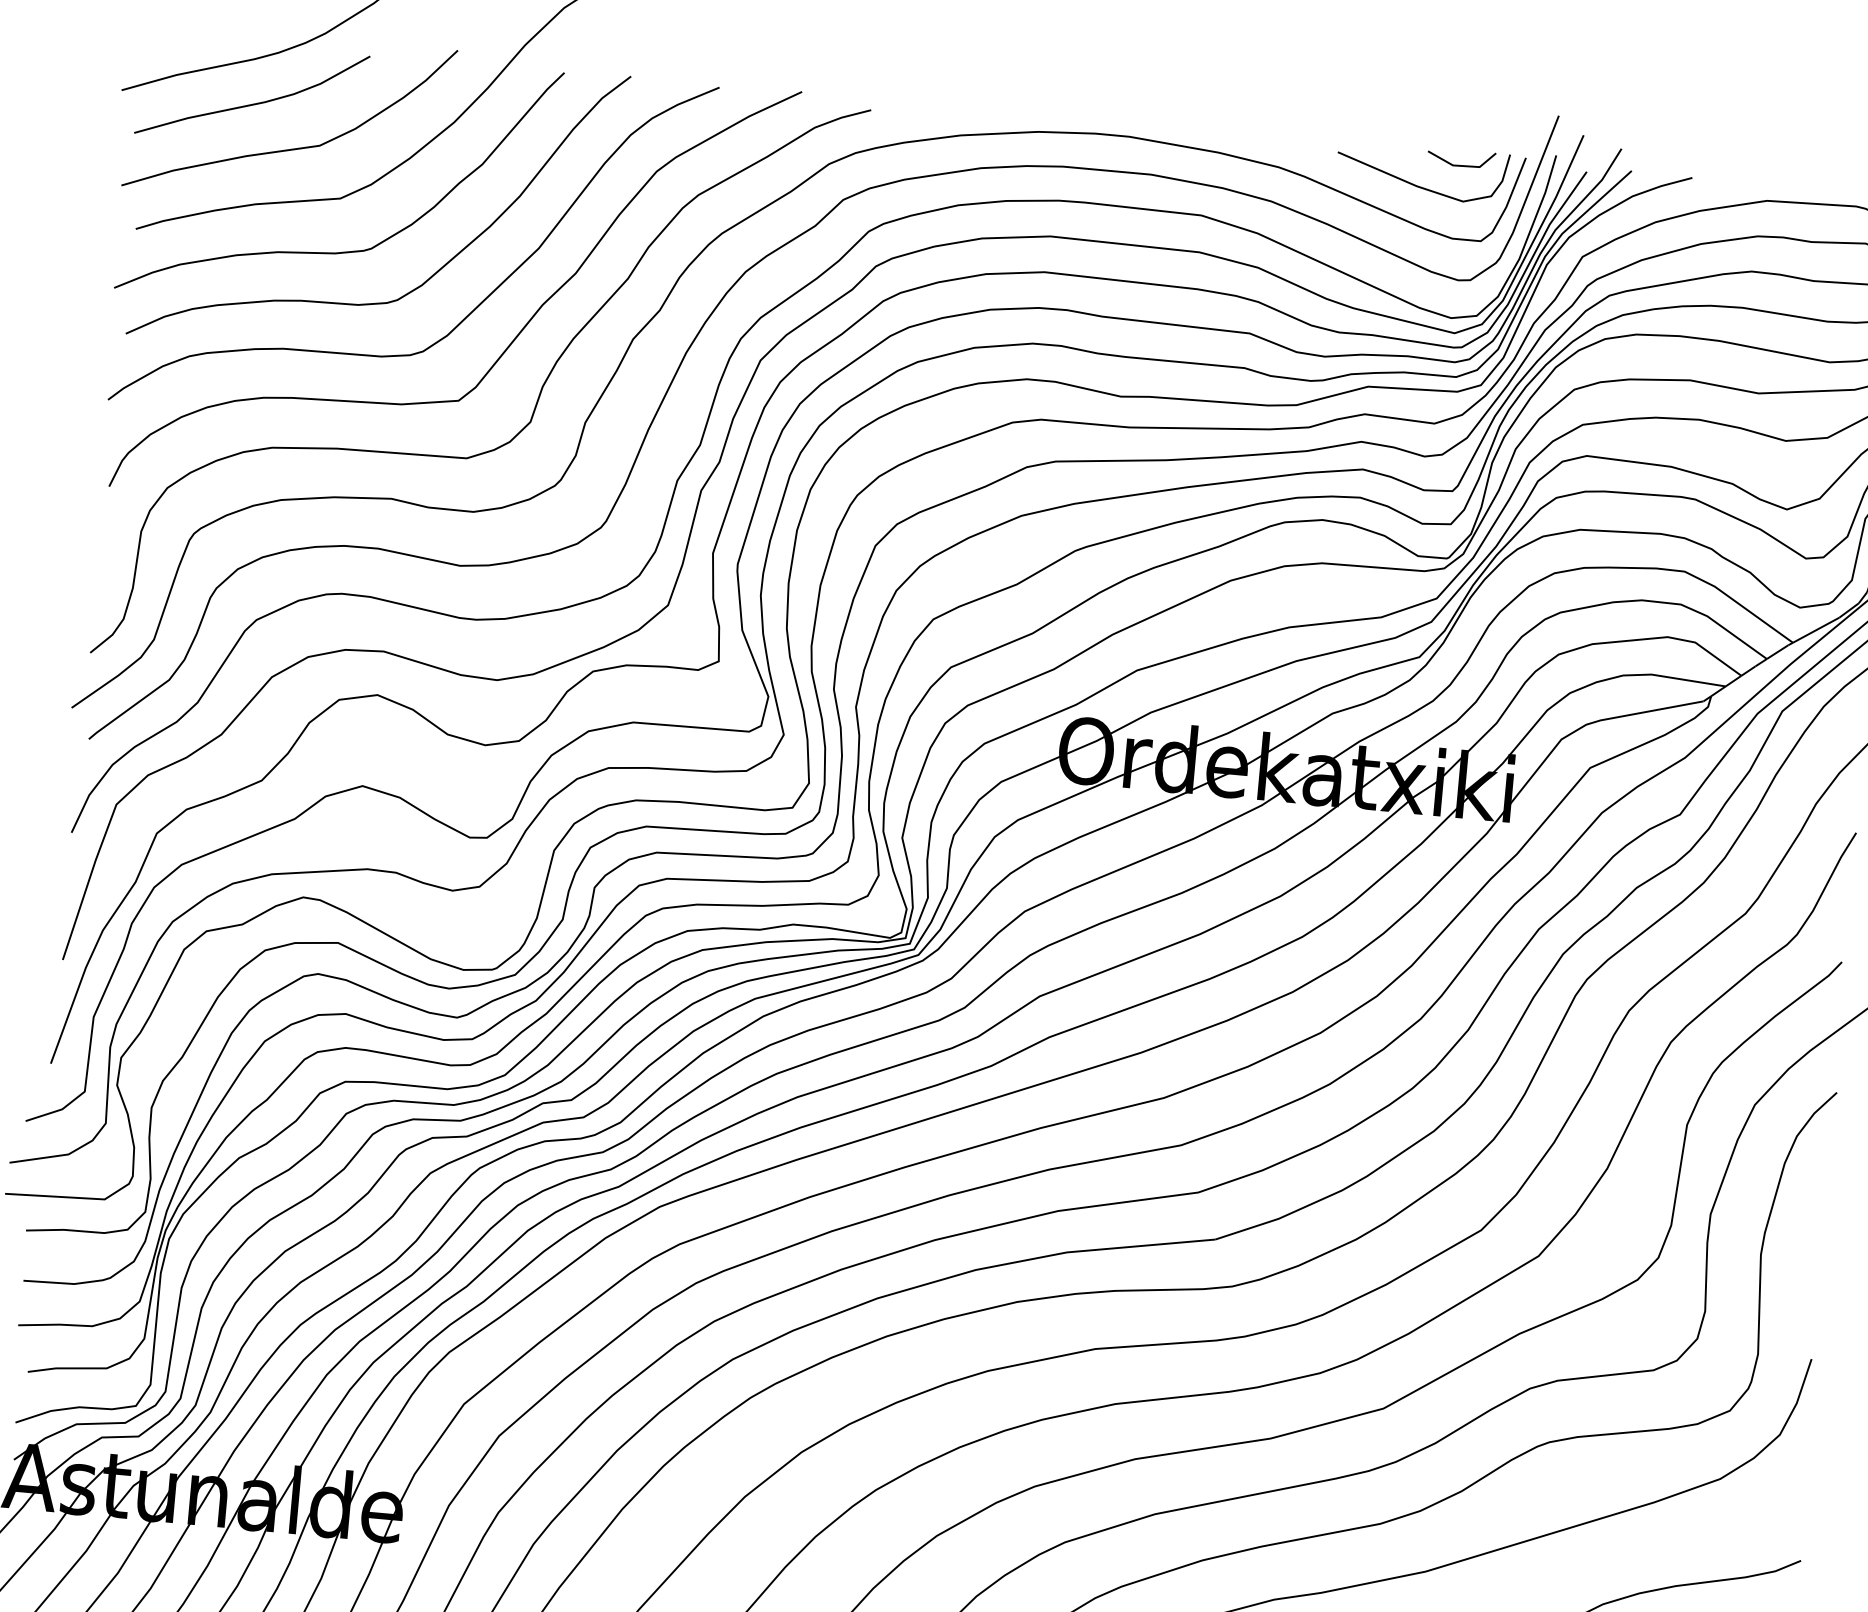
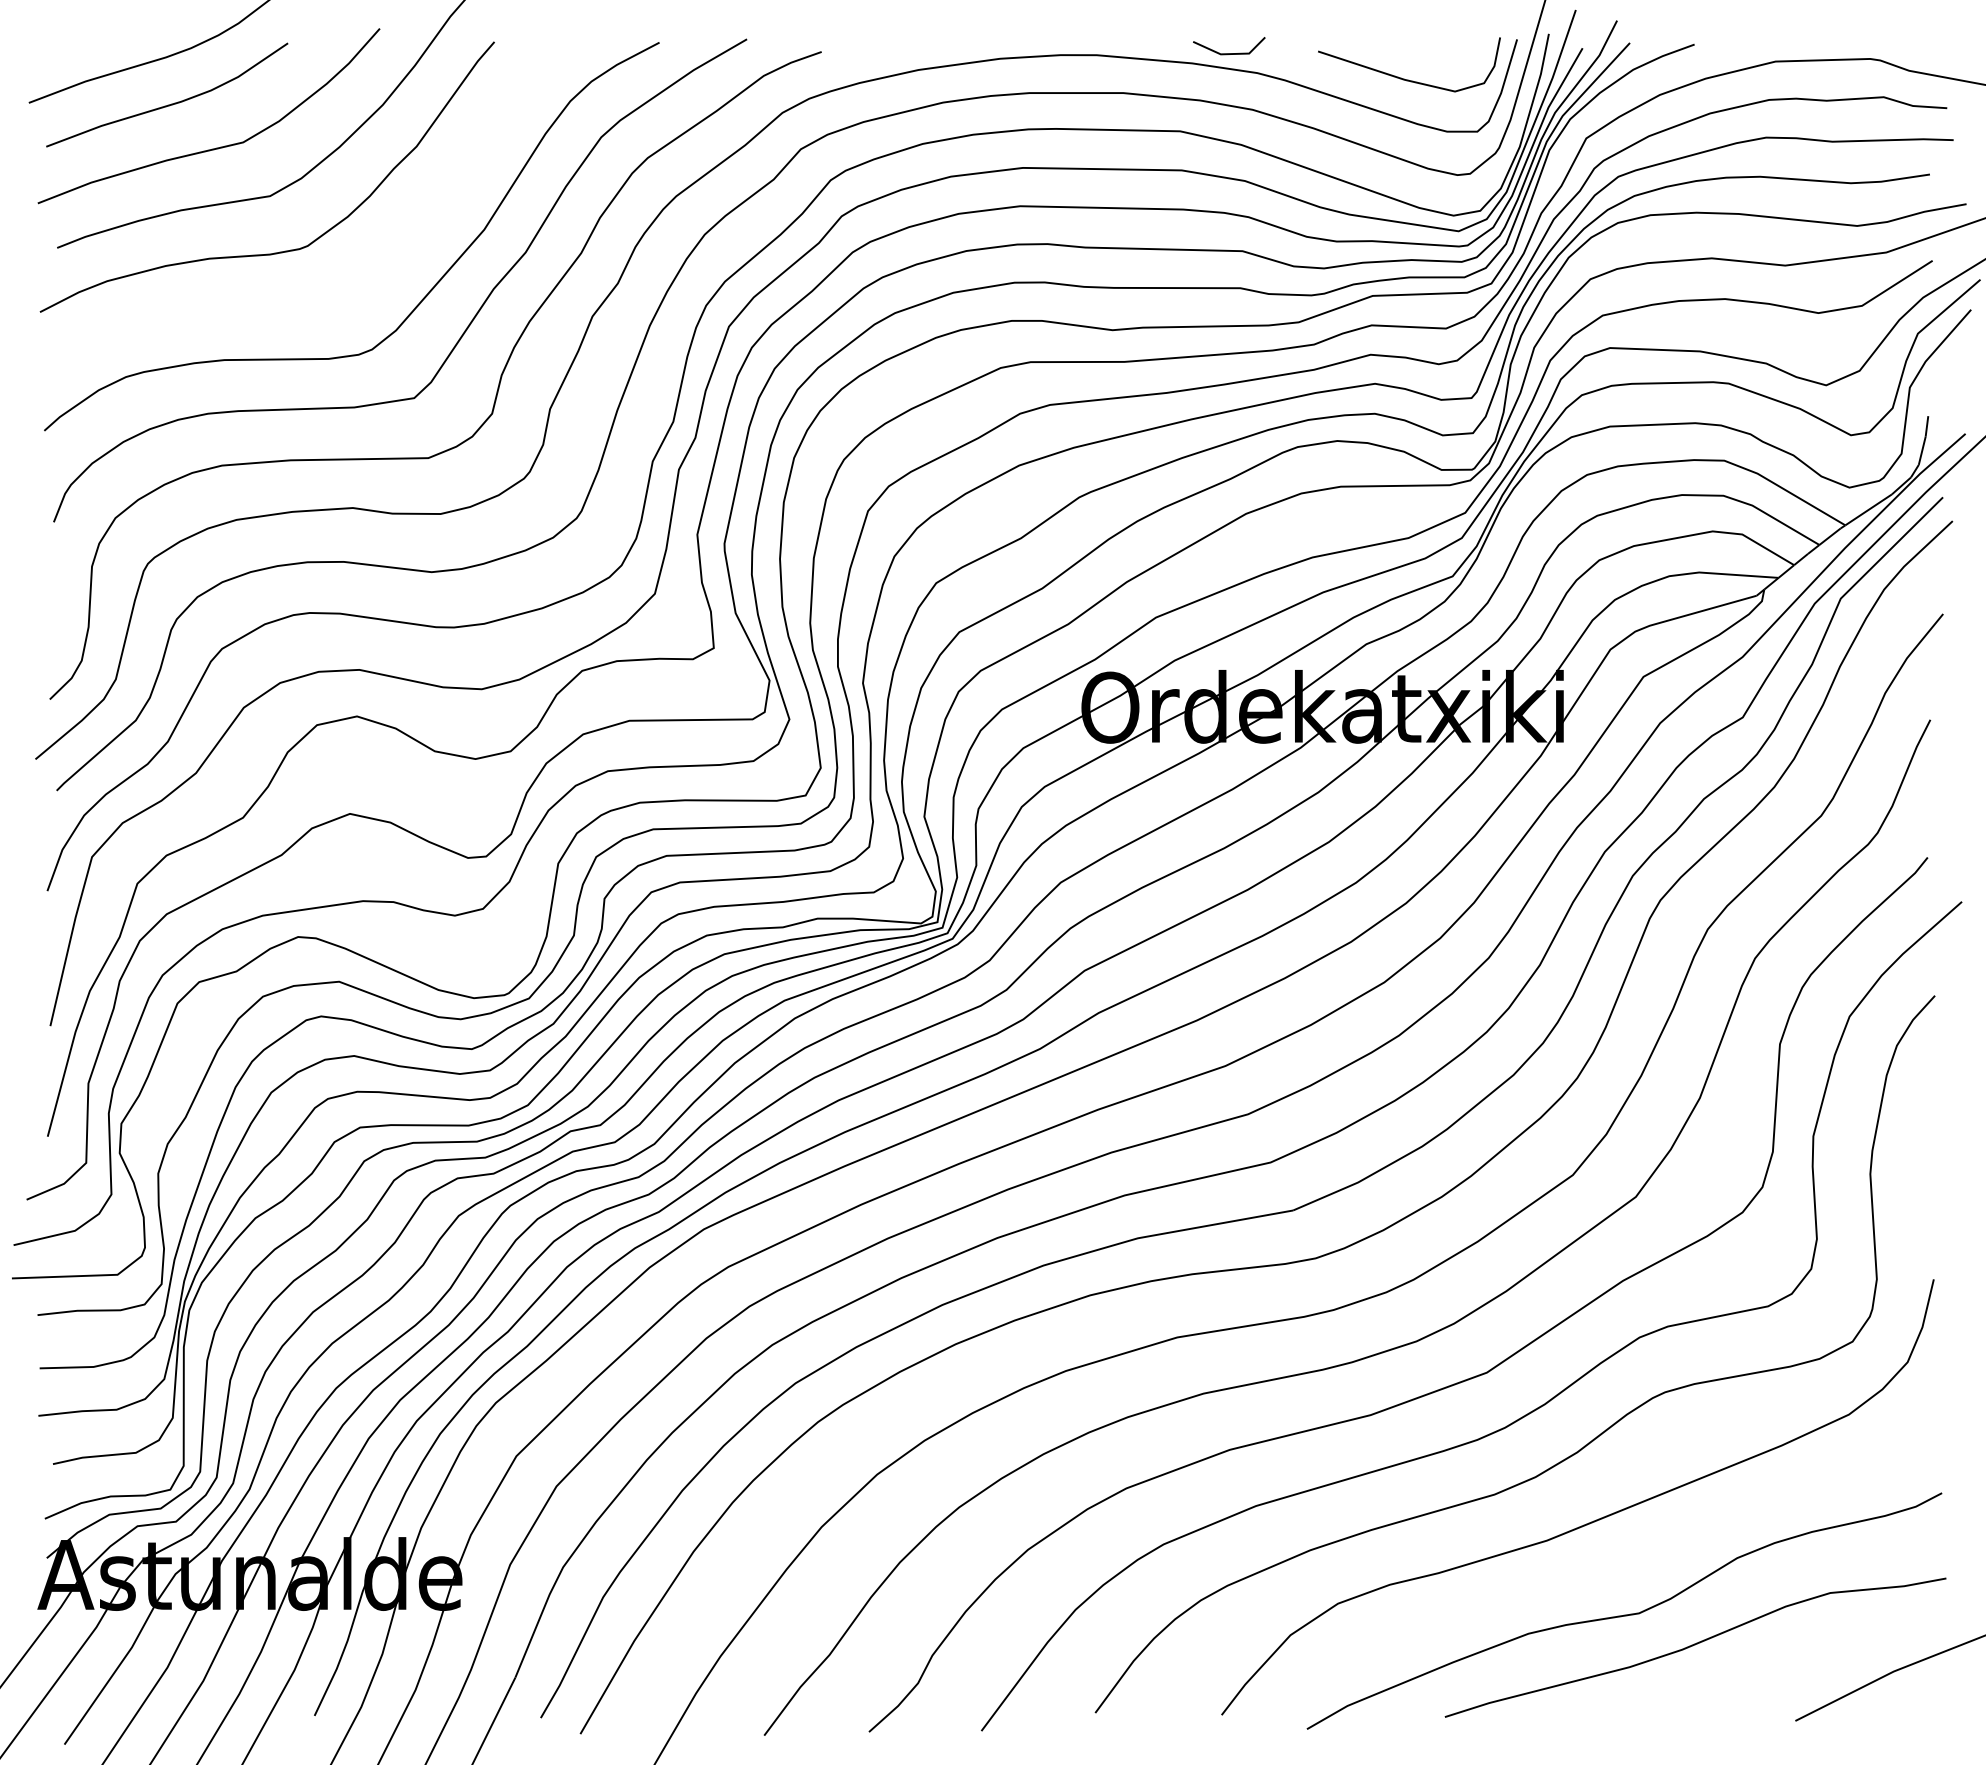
line: (1461, 165) -> (1229, 53), moved
curve: (435, 271) -> (377, 264), removed

